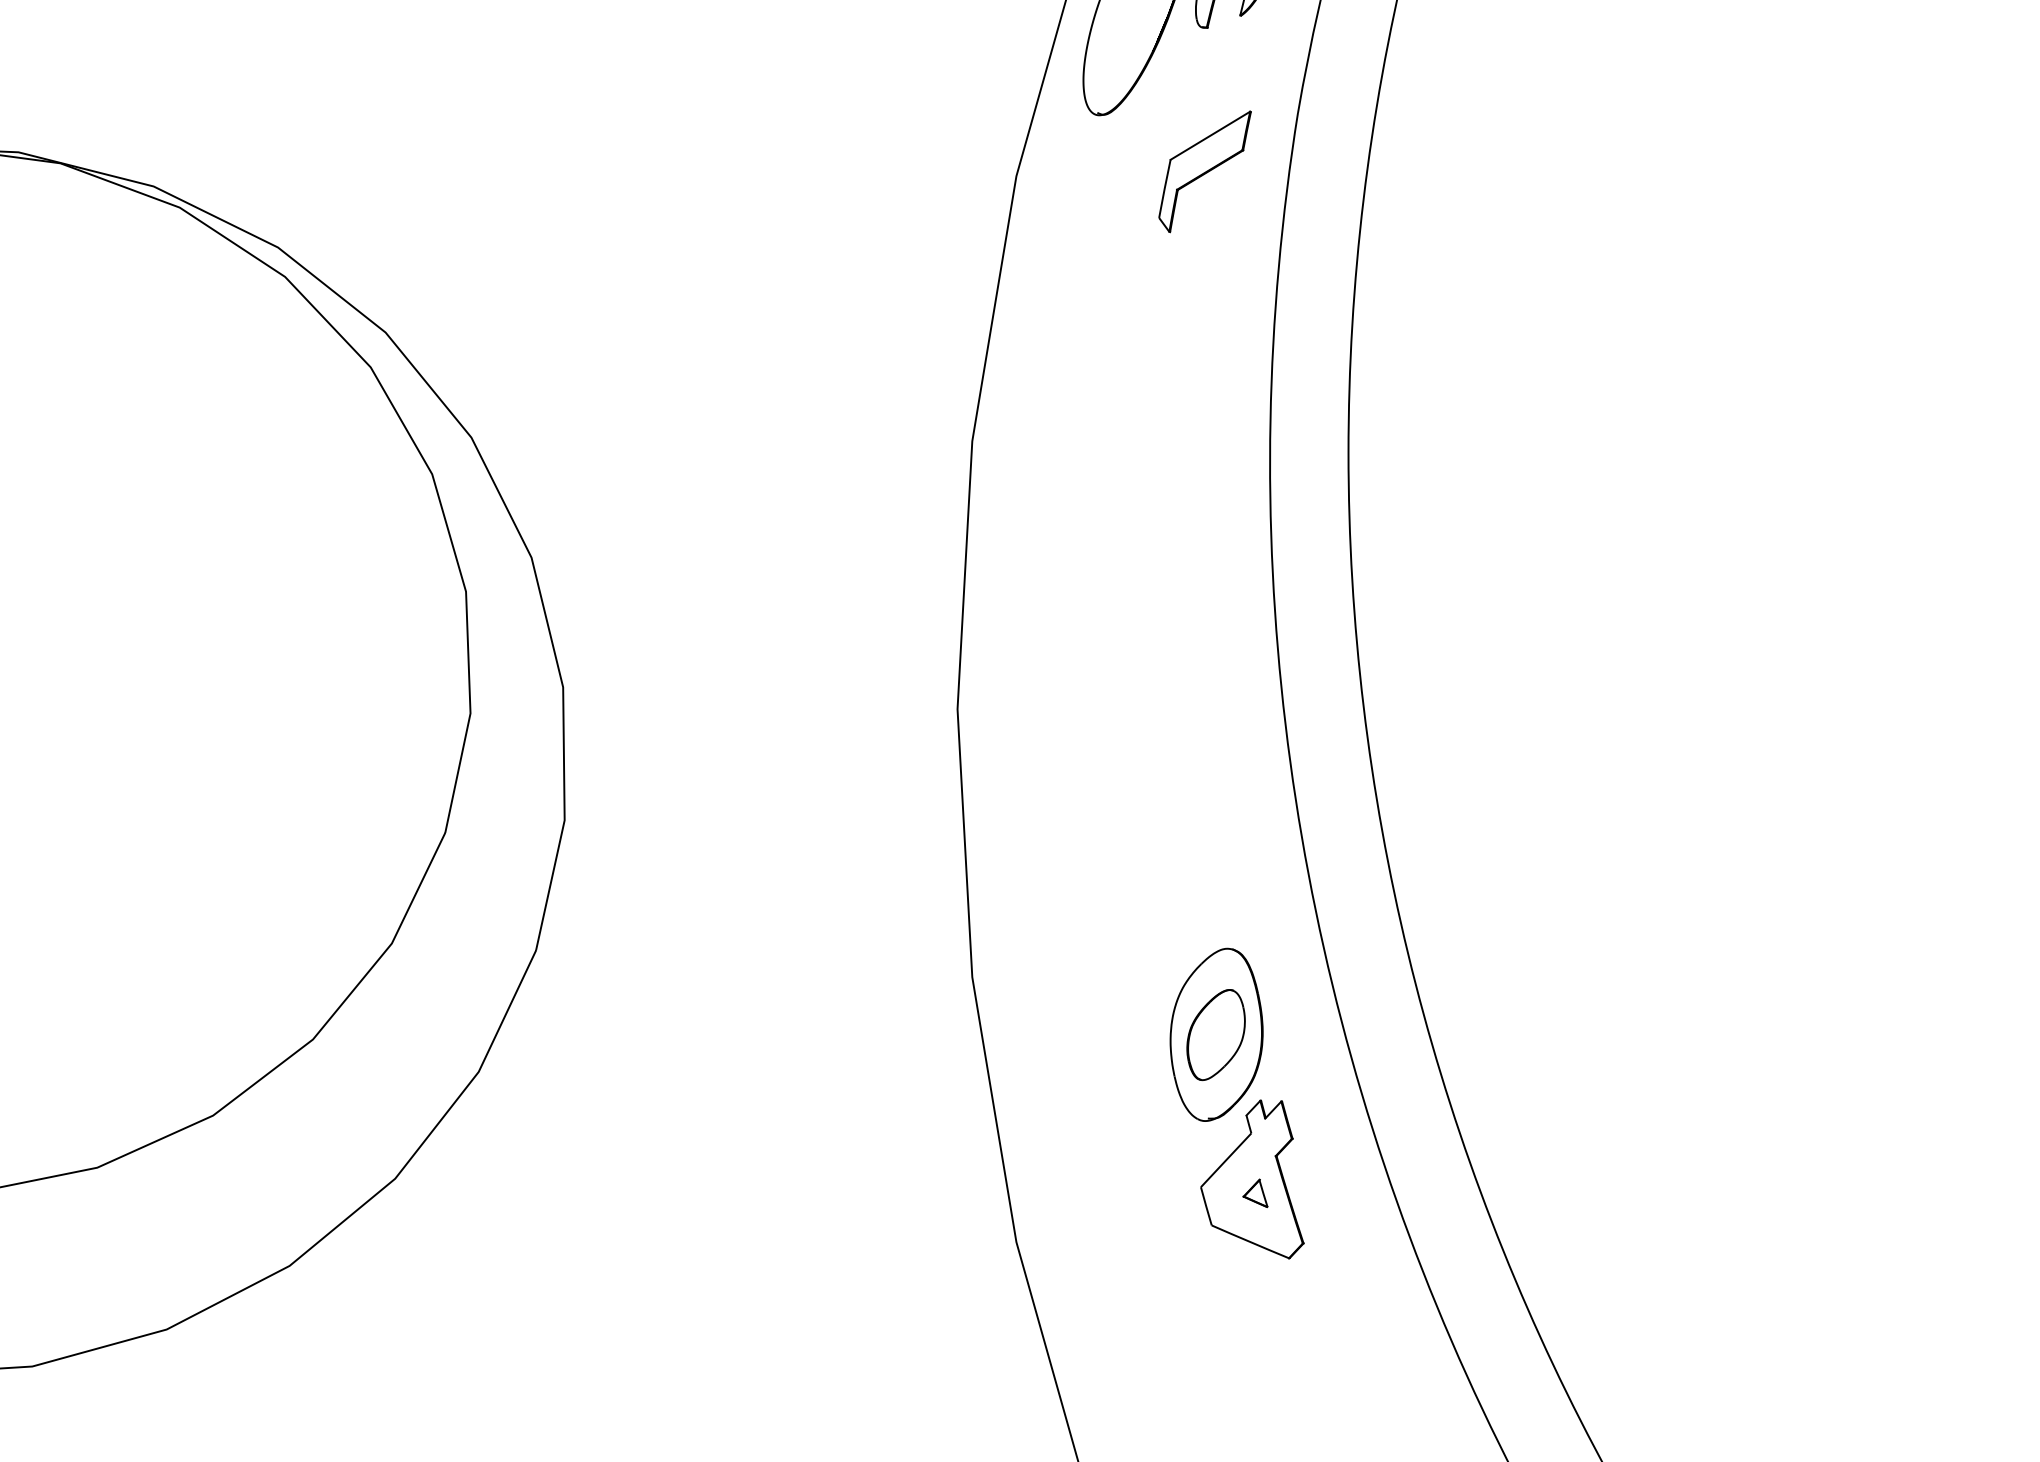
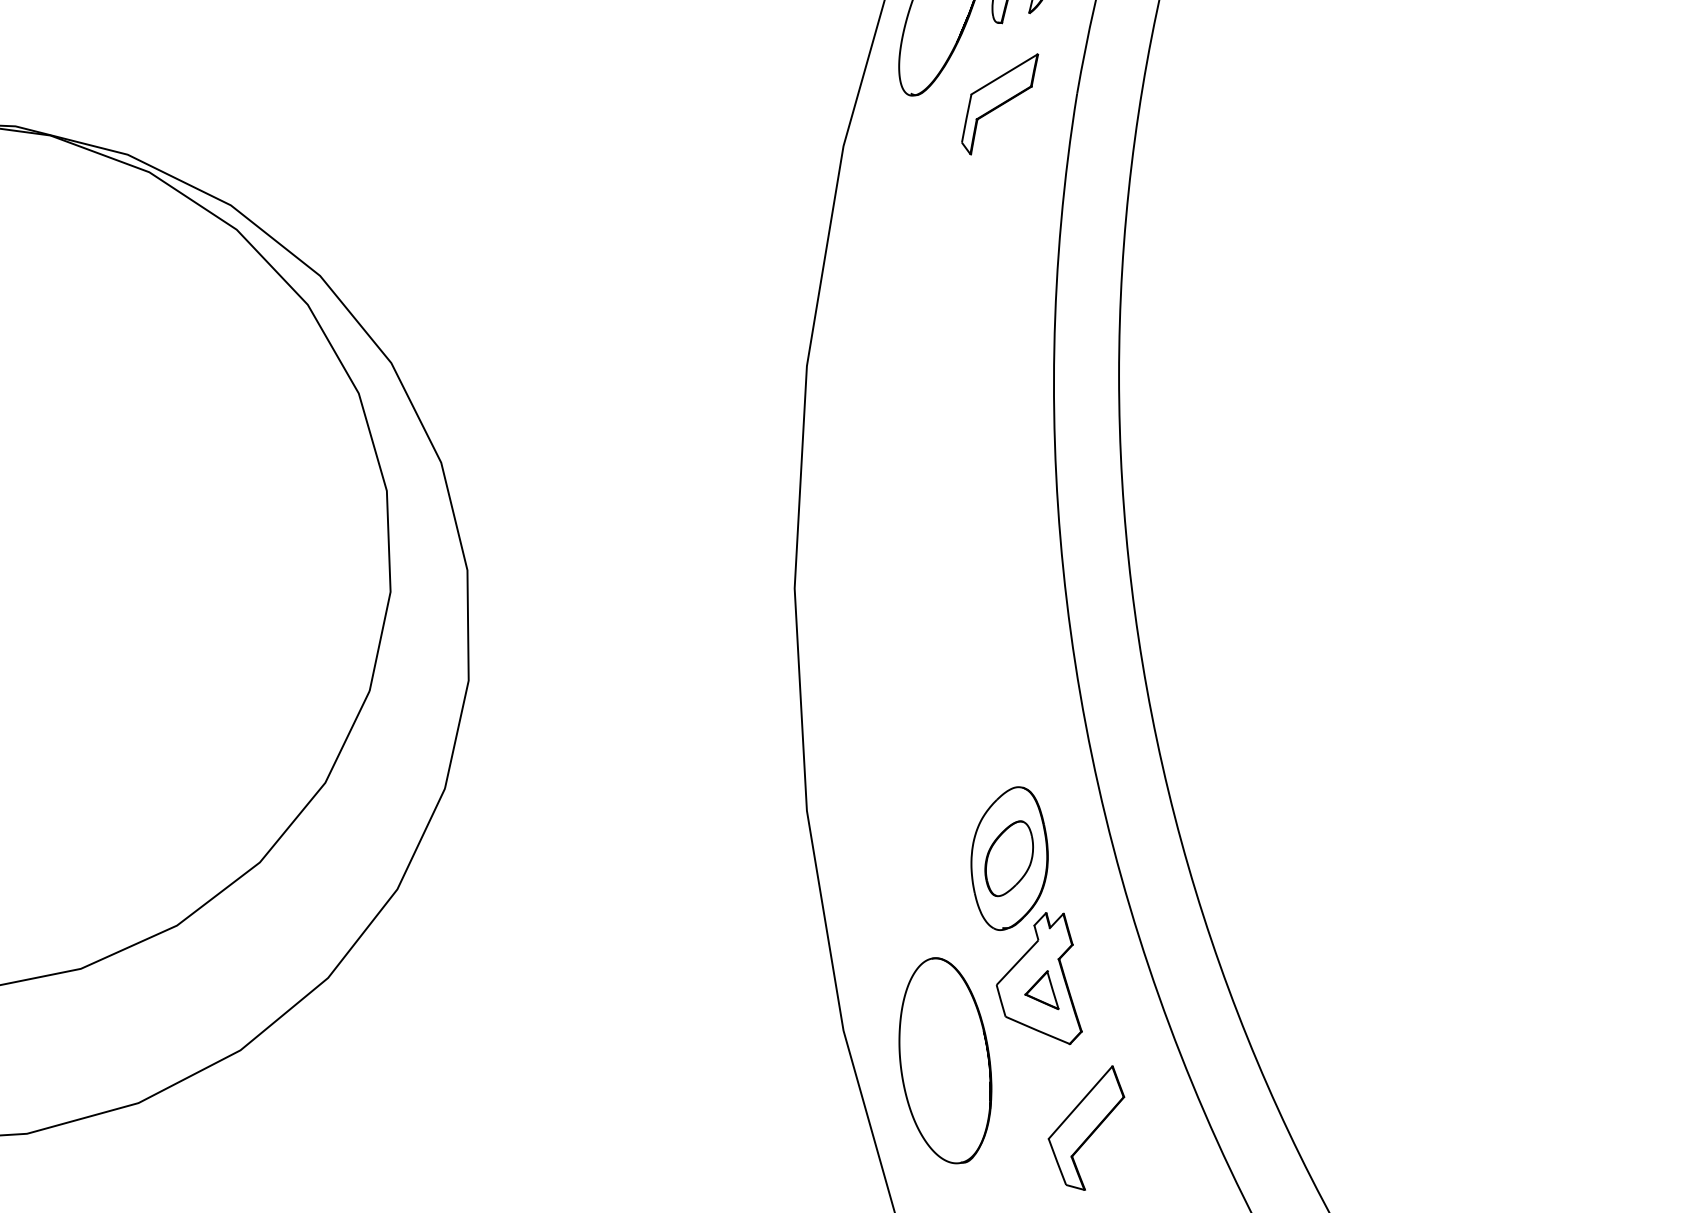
part: (1204, 171) -> (999, 104), moved
part: (1255, 1193) -> (1041, 990), size x1.67
part: (1138, 1278) -> (944, 1060), added
part: (1308, 1359) -> (1085, 1127), added

